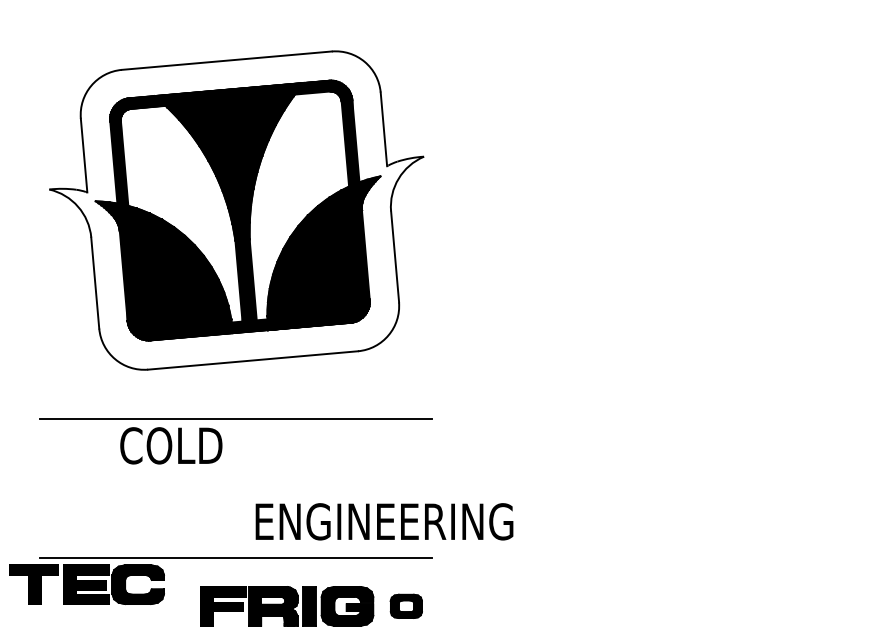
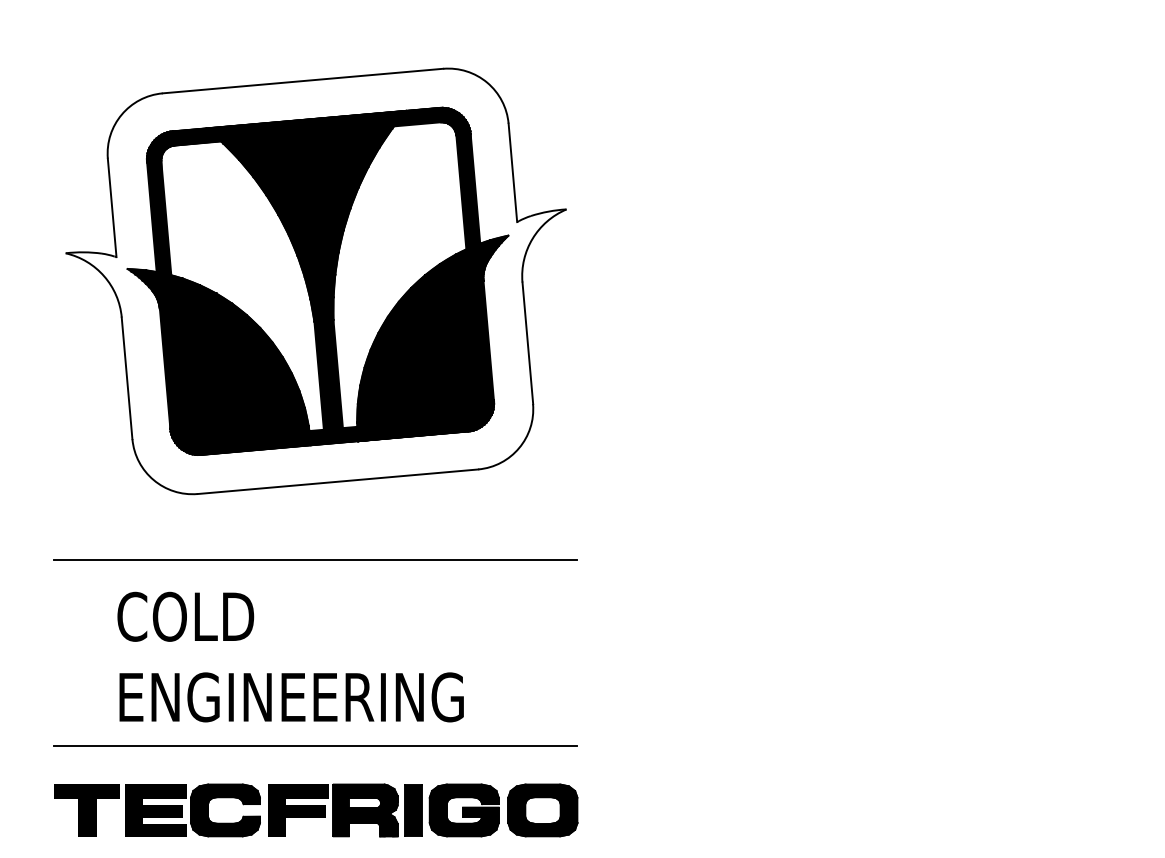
text: (171, 445) -> (185, 616), moved
text: (384, 521) -> (291, 697), moved
part: (87, 584) -> (157, 810), moved
part: (406, 606) -> (542, 810), size x1.67

